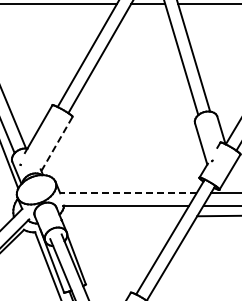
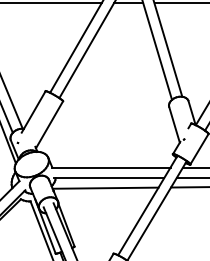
line: (57, 143) -> (49, 124), dashed -> solid
line: (127, 193) -> (110, 167), dashed -> solid
line: (121, 216) -> (105, 187), added

